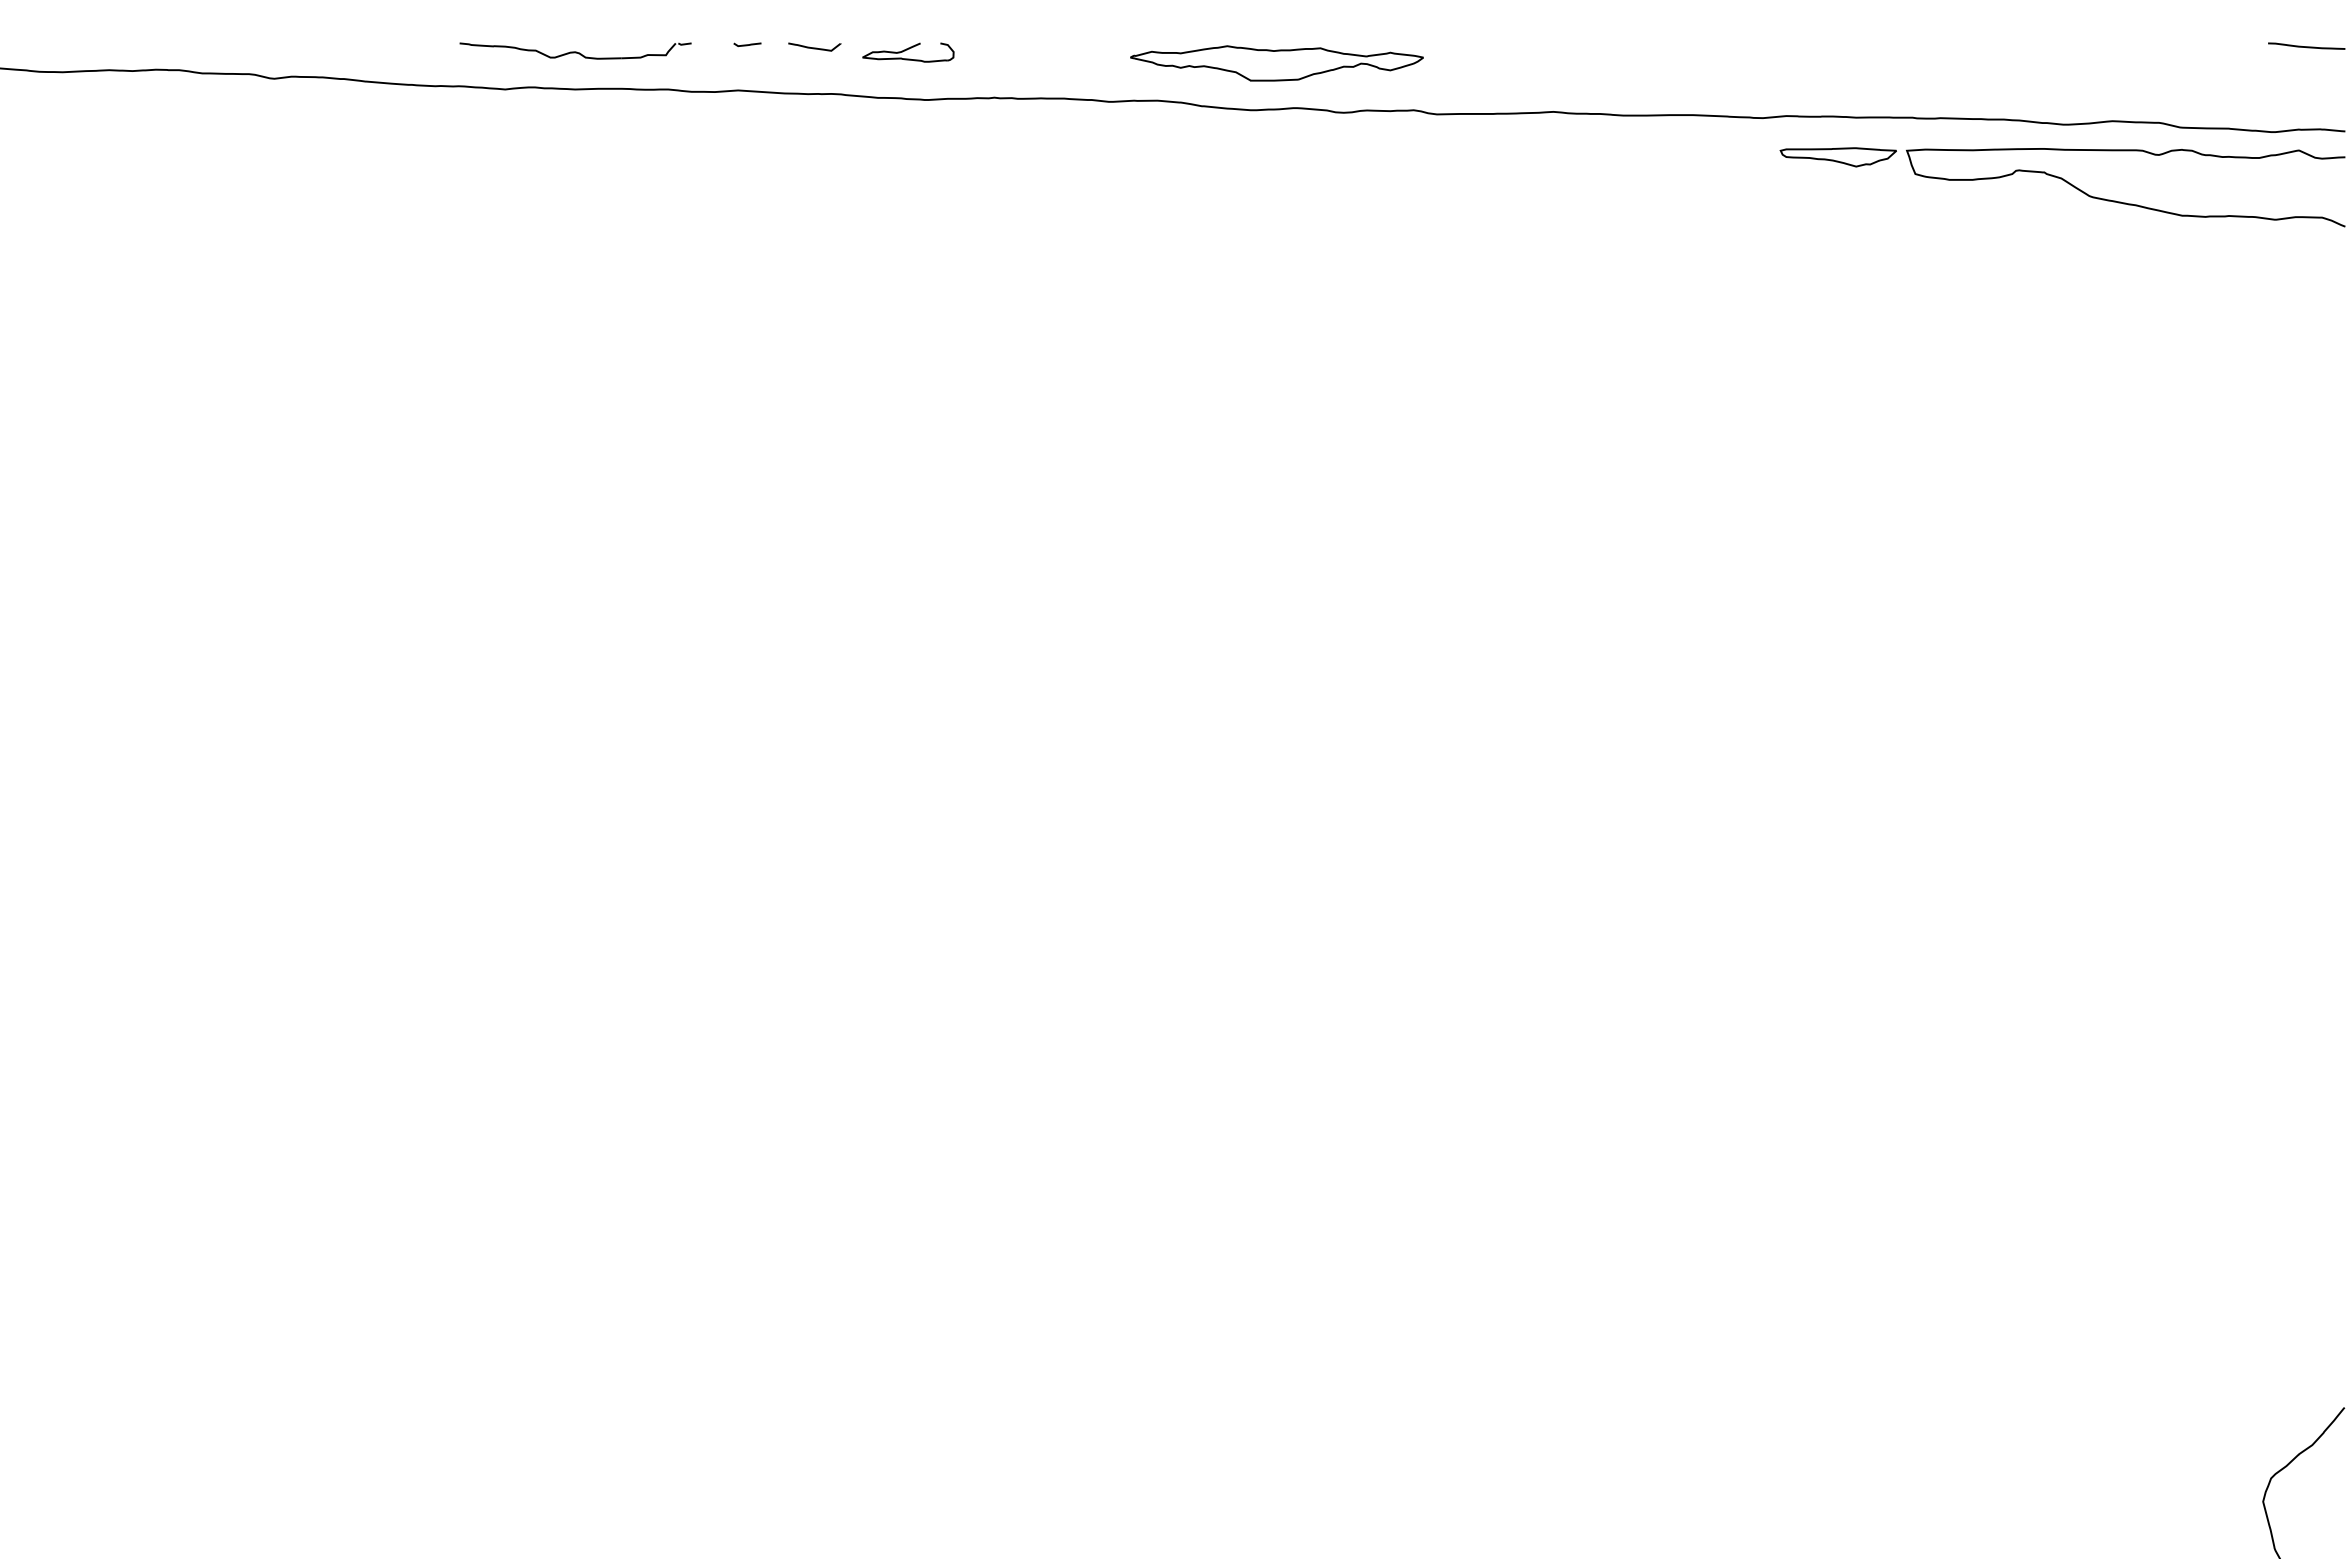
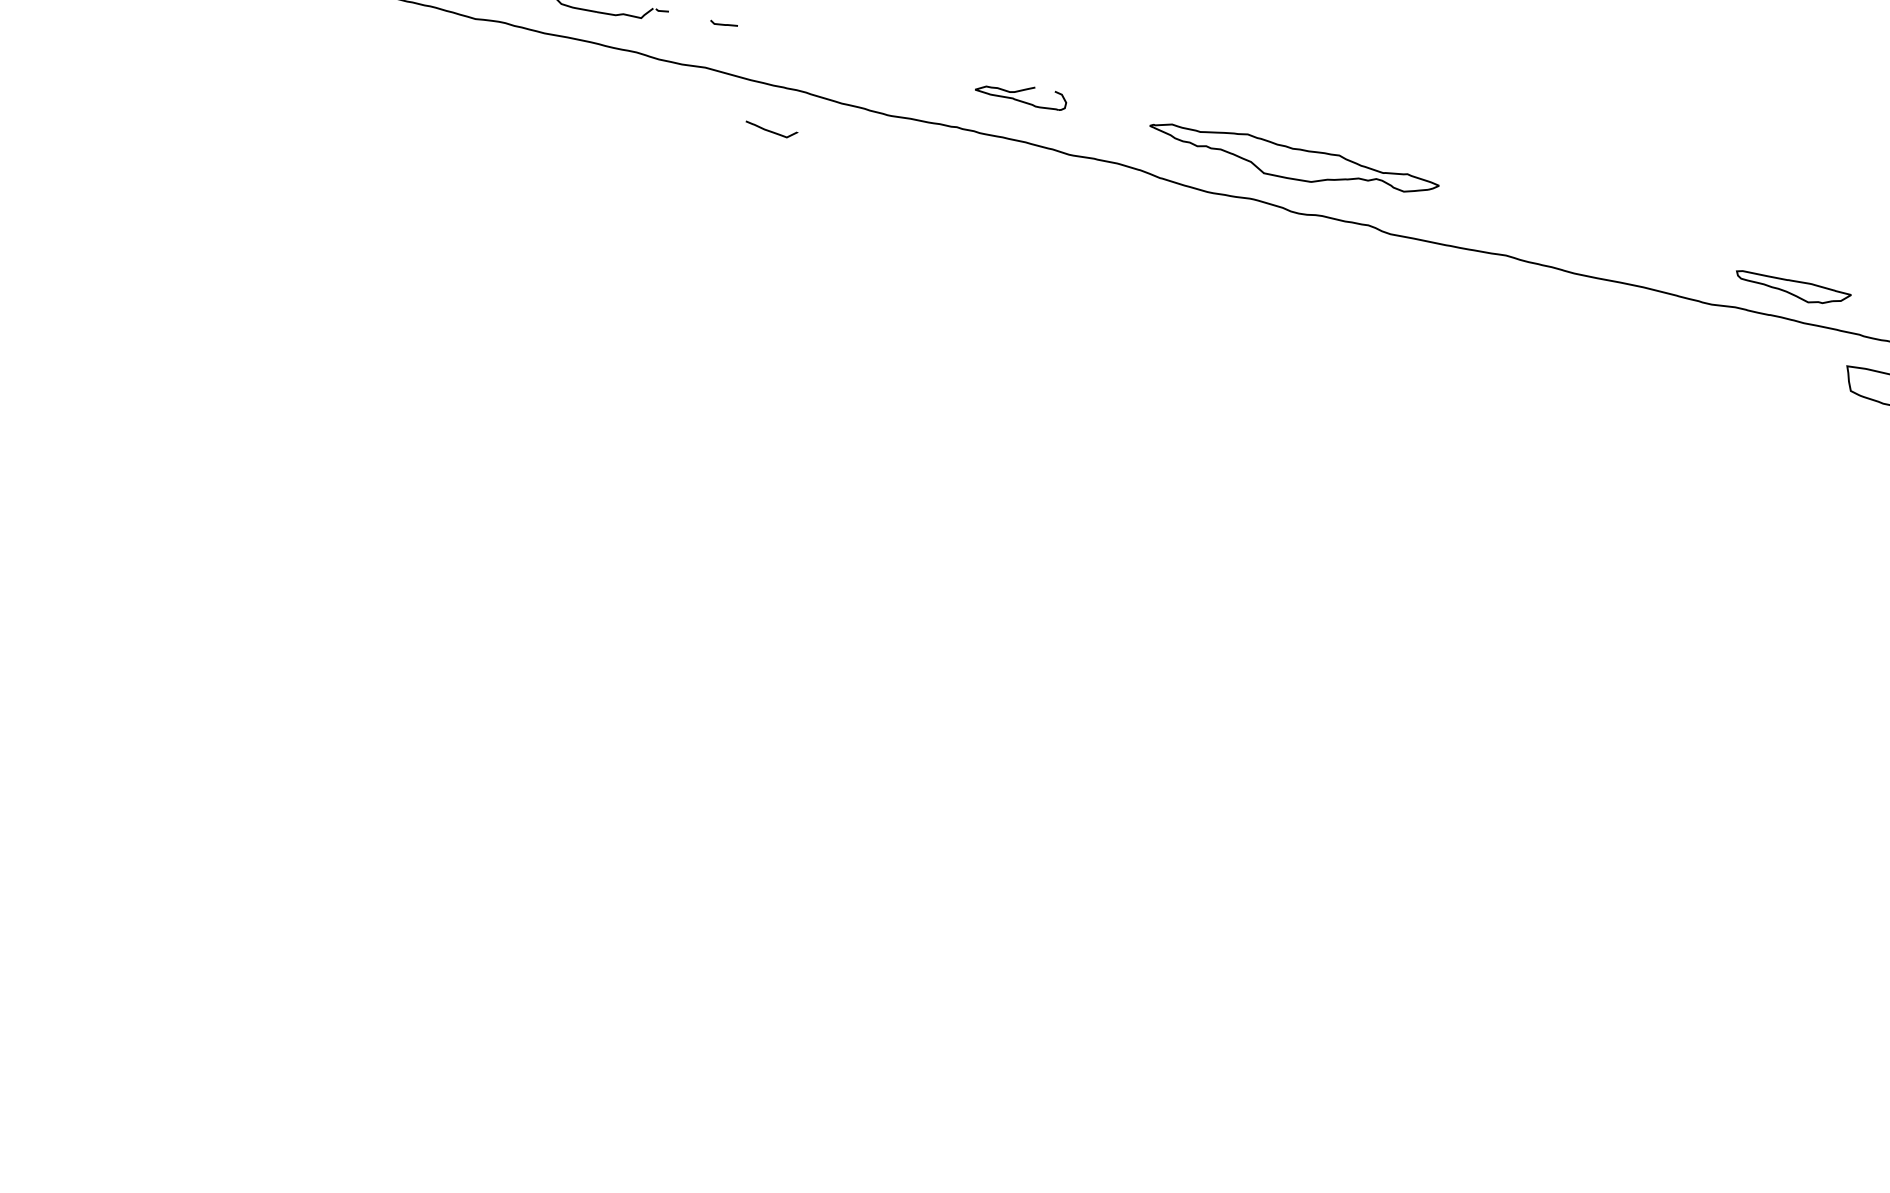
curve: (814, 47) -> (770, 130), moved
part: (908, 52) -> (1021, 94), moved
part: (1276, 63) -> (1292, 161), moved
part: (1837, 157) -> (1791, 289), moved

